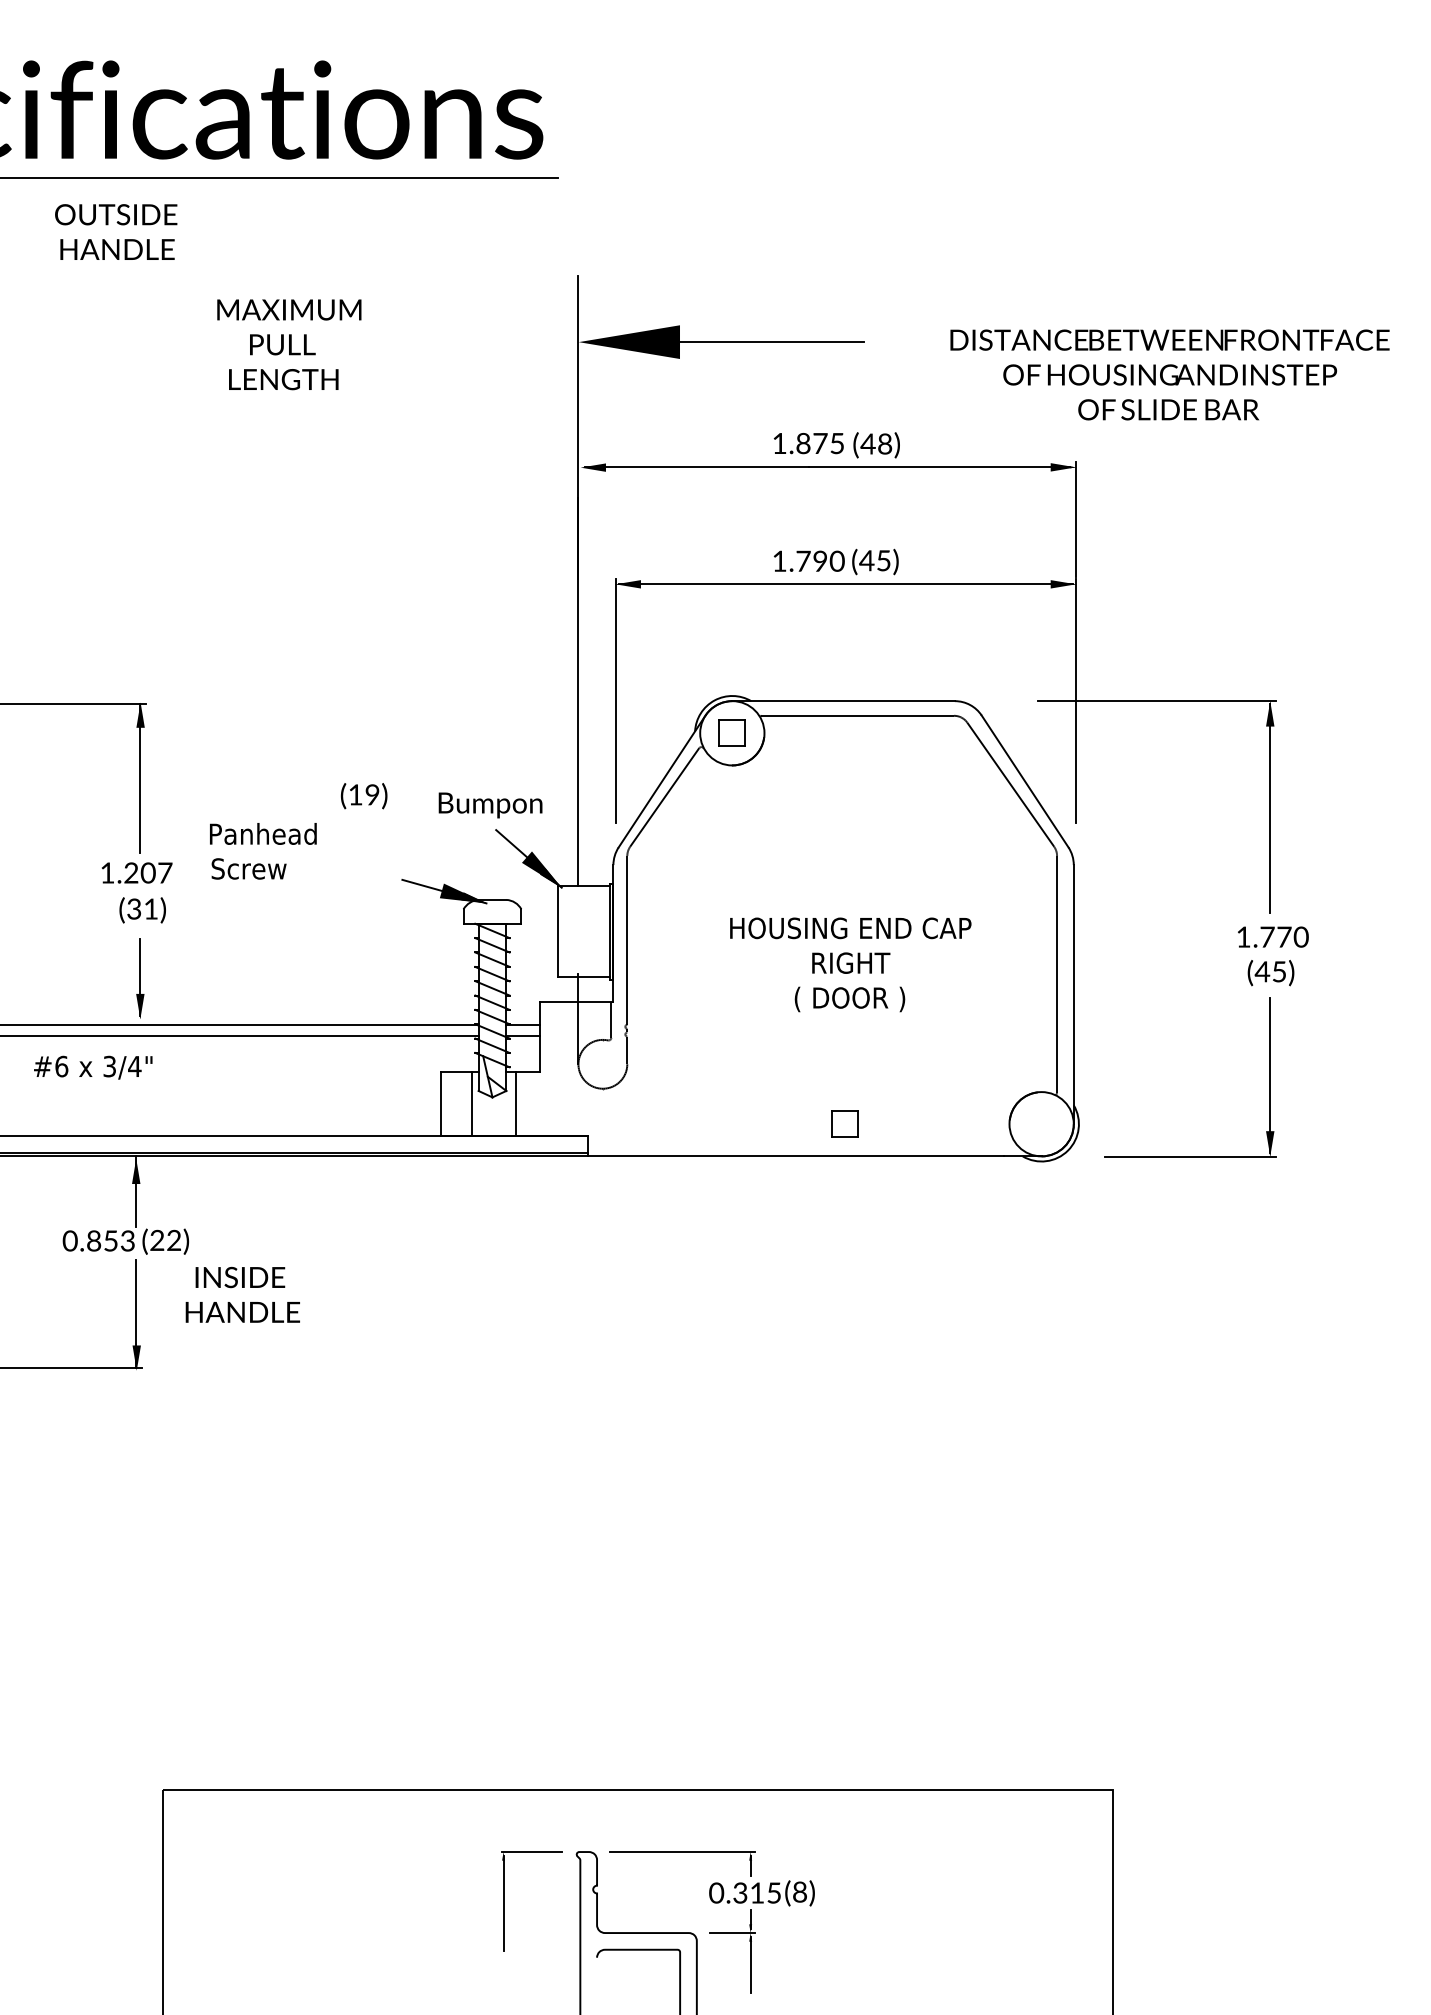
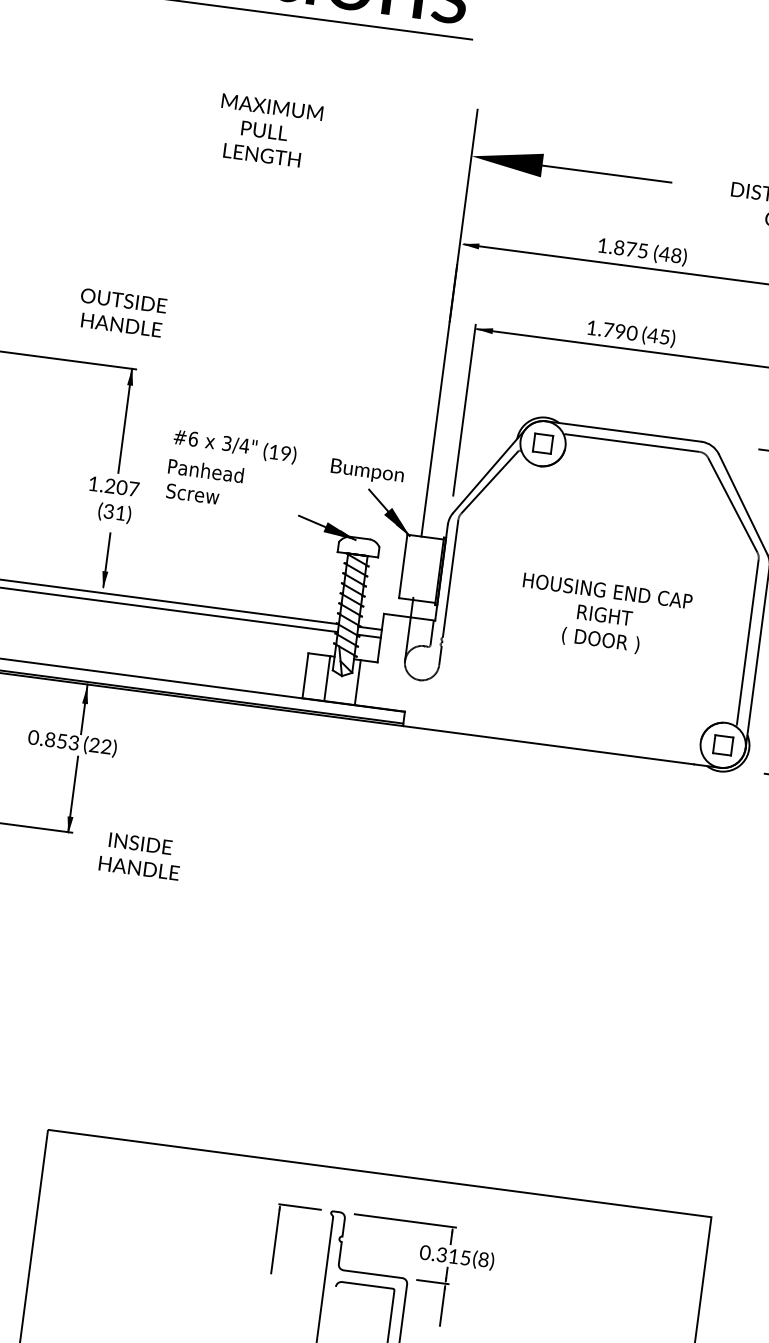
text: (116, 231) -> (122, 312), moved
text: (93, 1067) -> (215, 442), moved
part: (844, 1123) -> (723, 744), moved
text: (242, 1294) -> (140, 855), moved

